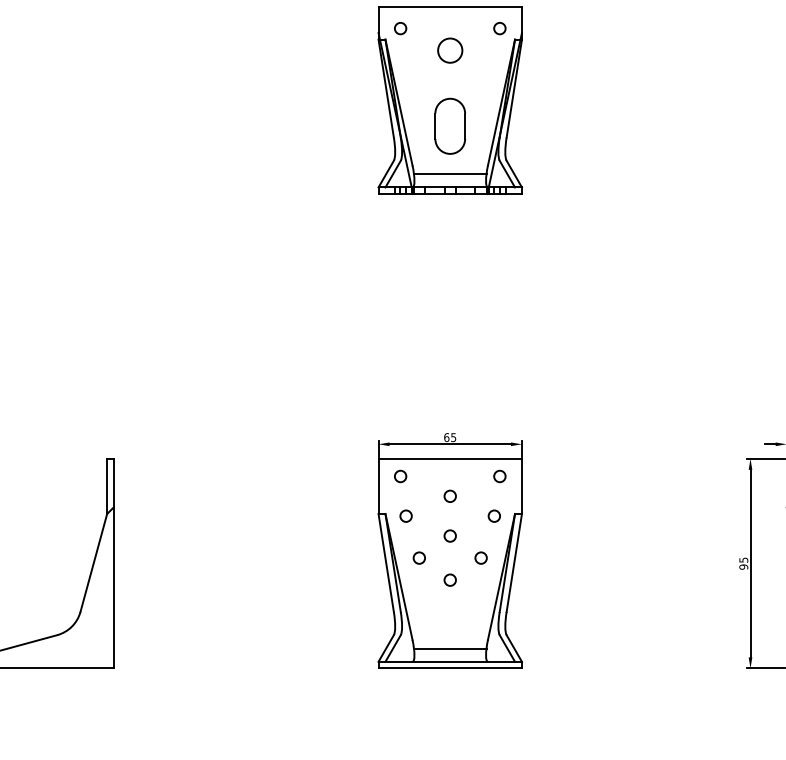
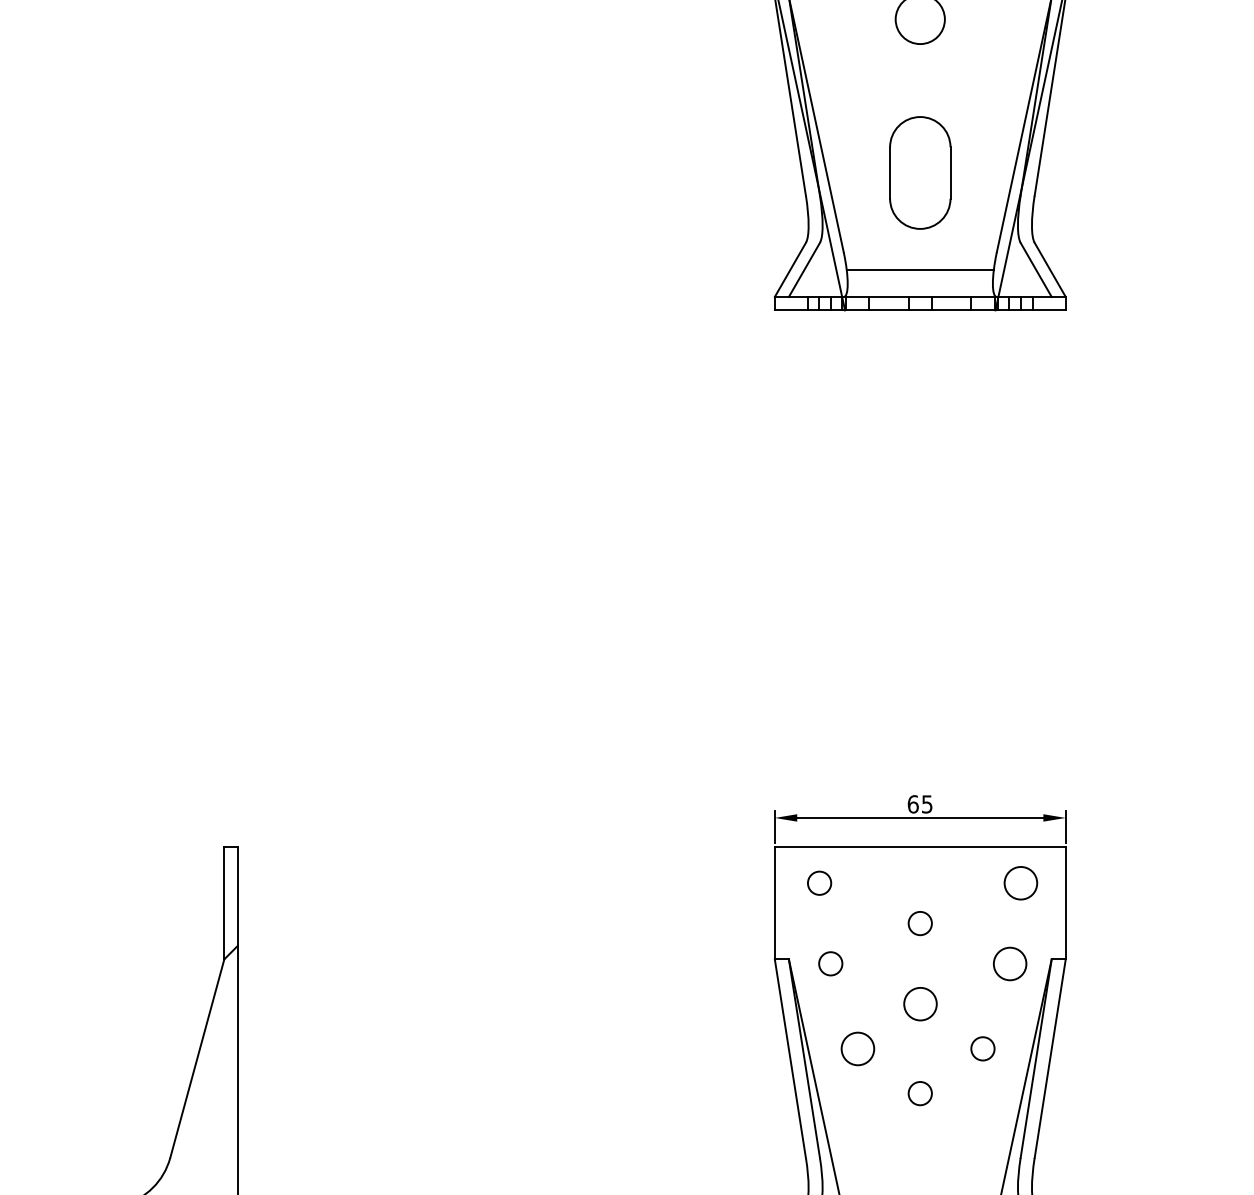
circle: (499, 476) -> (1020, 883), size x1.4
circle: (493, 515) -> (1008, 962), size x1.4
circle: (449, 535) -> (918, 1002), size x1.4
circle: (418, 557) -> (855, 1047), size x1.4

